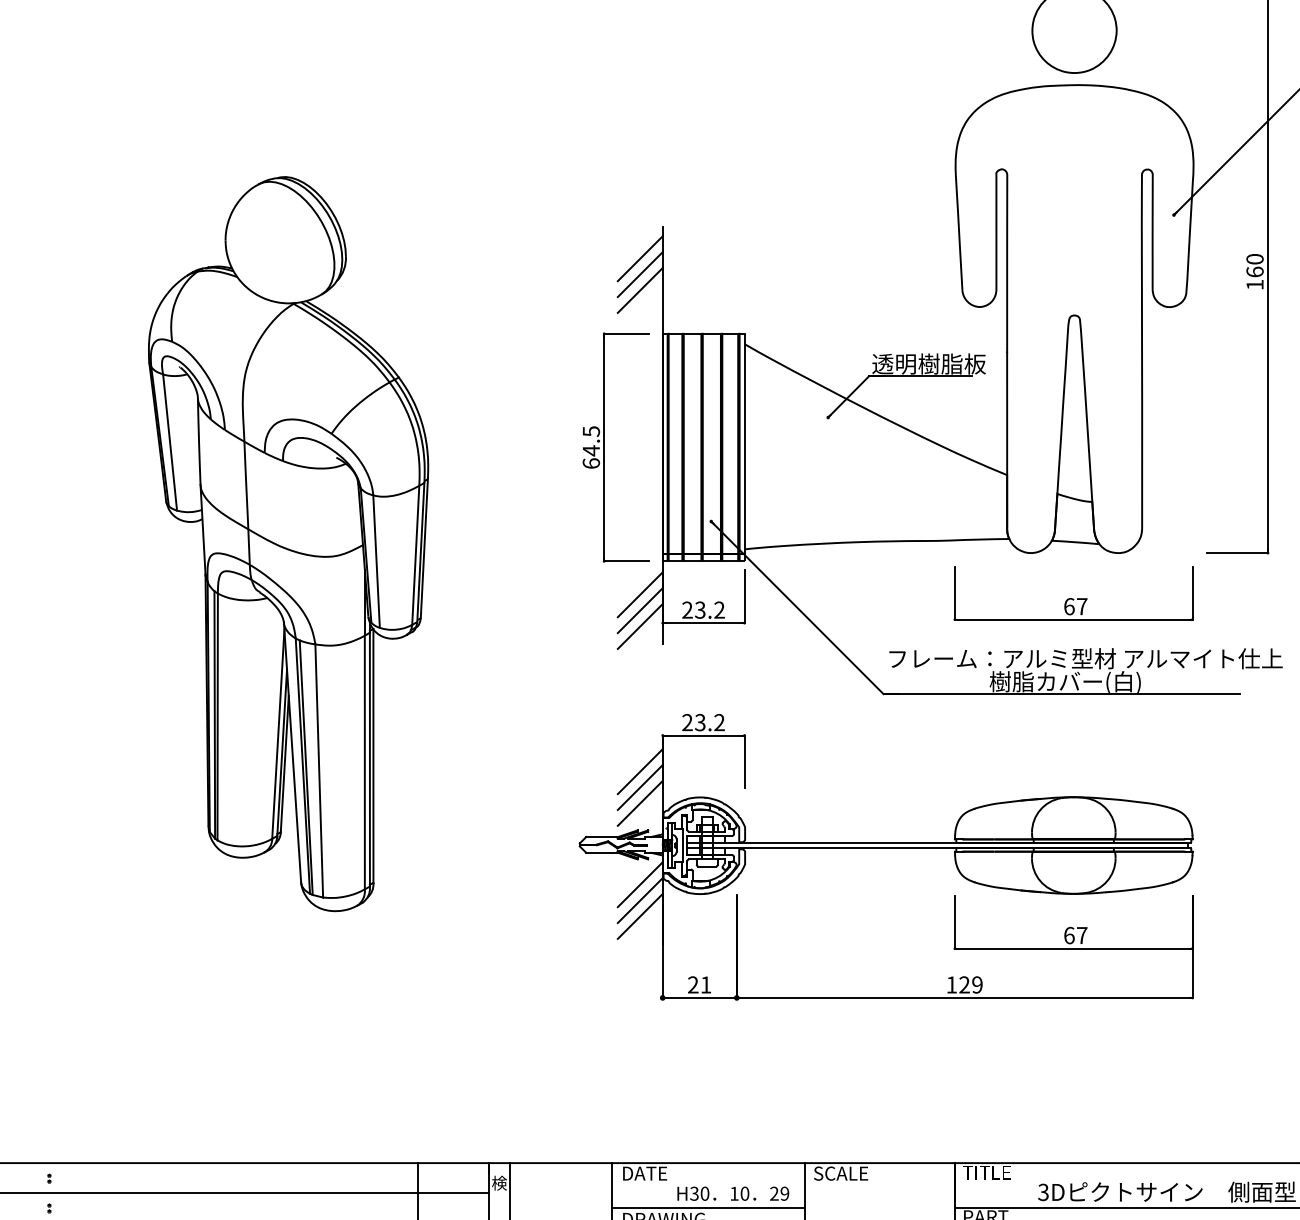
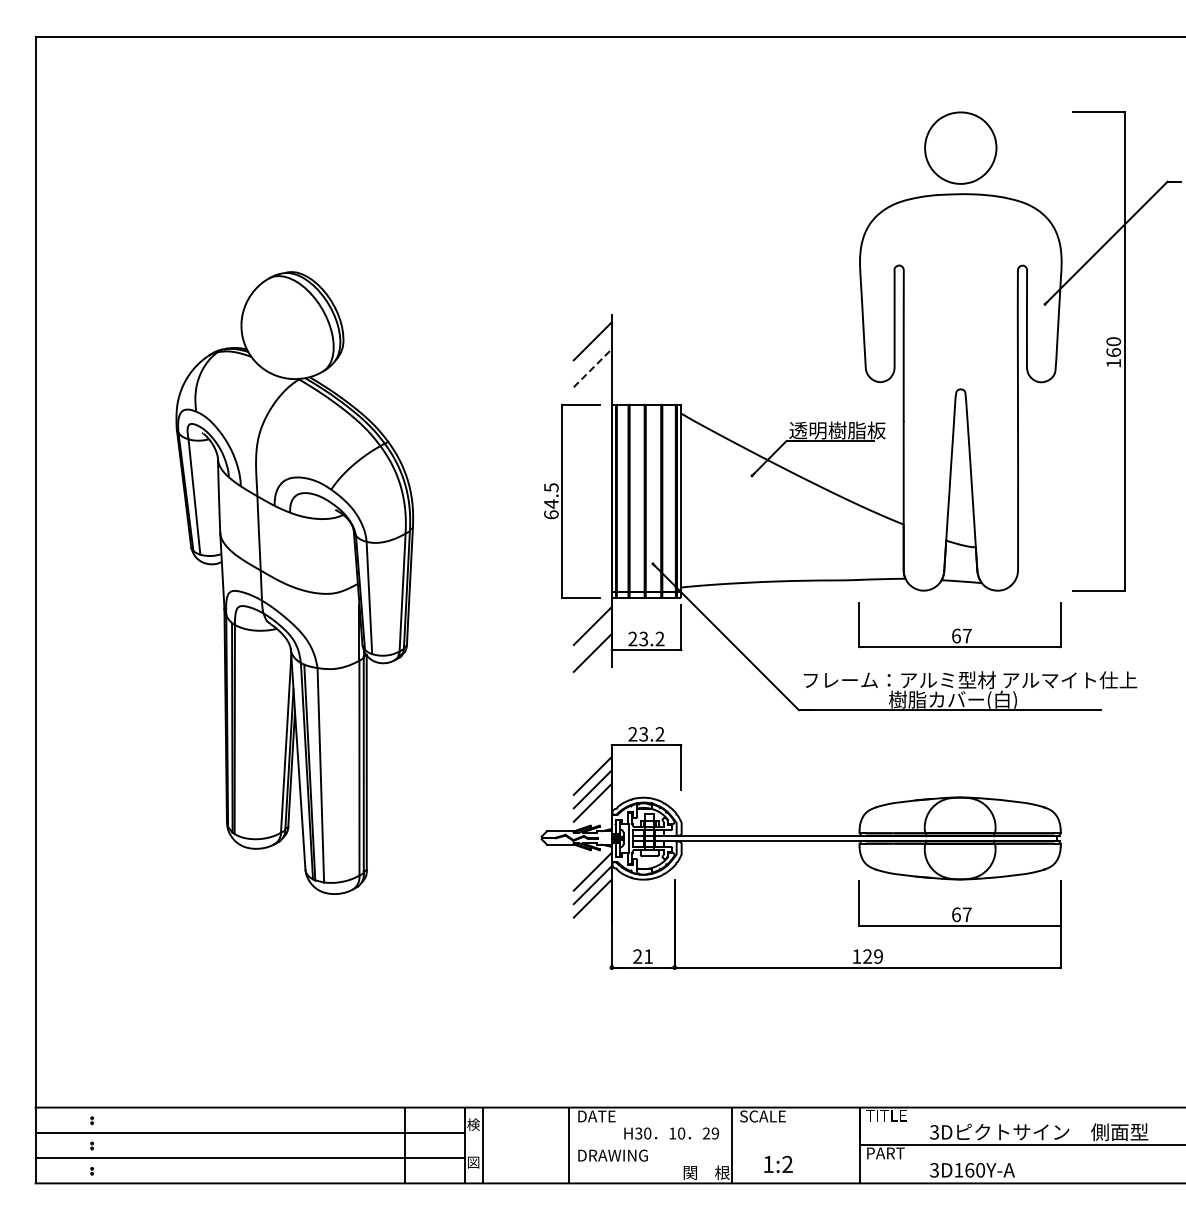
line: (639, 274) -> (592, 354), removed
line: (639, 290) -> (592, 368), solid -> dashed
line: (639, 610) -> (592, 639), removed
line: (708, 1207) -> (650, 1145), removed

